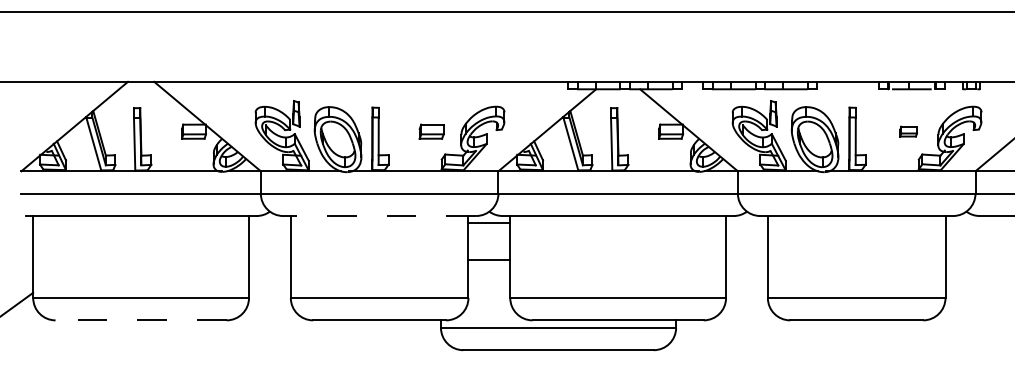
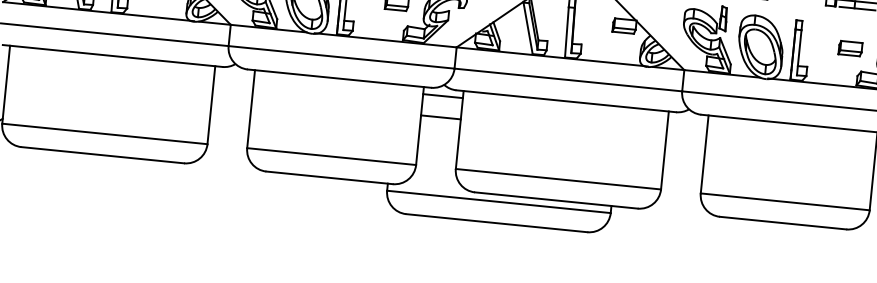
part: (908, 131) -> (850, 48), size x1.43
line: (379, 216) -> (339, 79), dashed -> solid
line: (489, 259) -> (441, 117), moved
line: (141, 320) -> (103, 155), dashed -> solid

